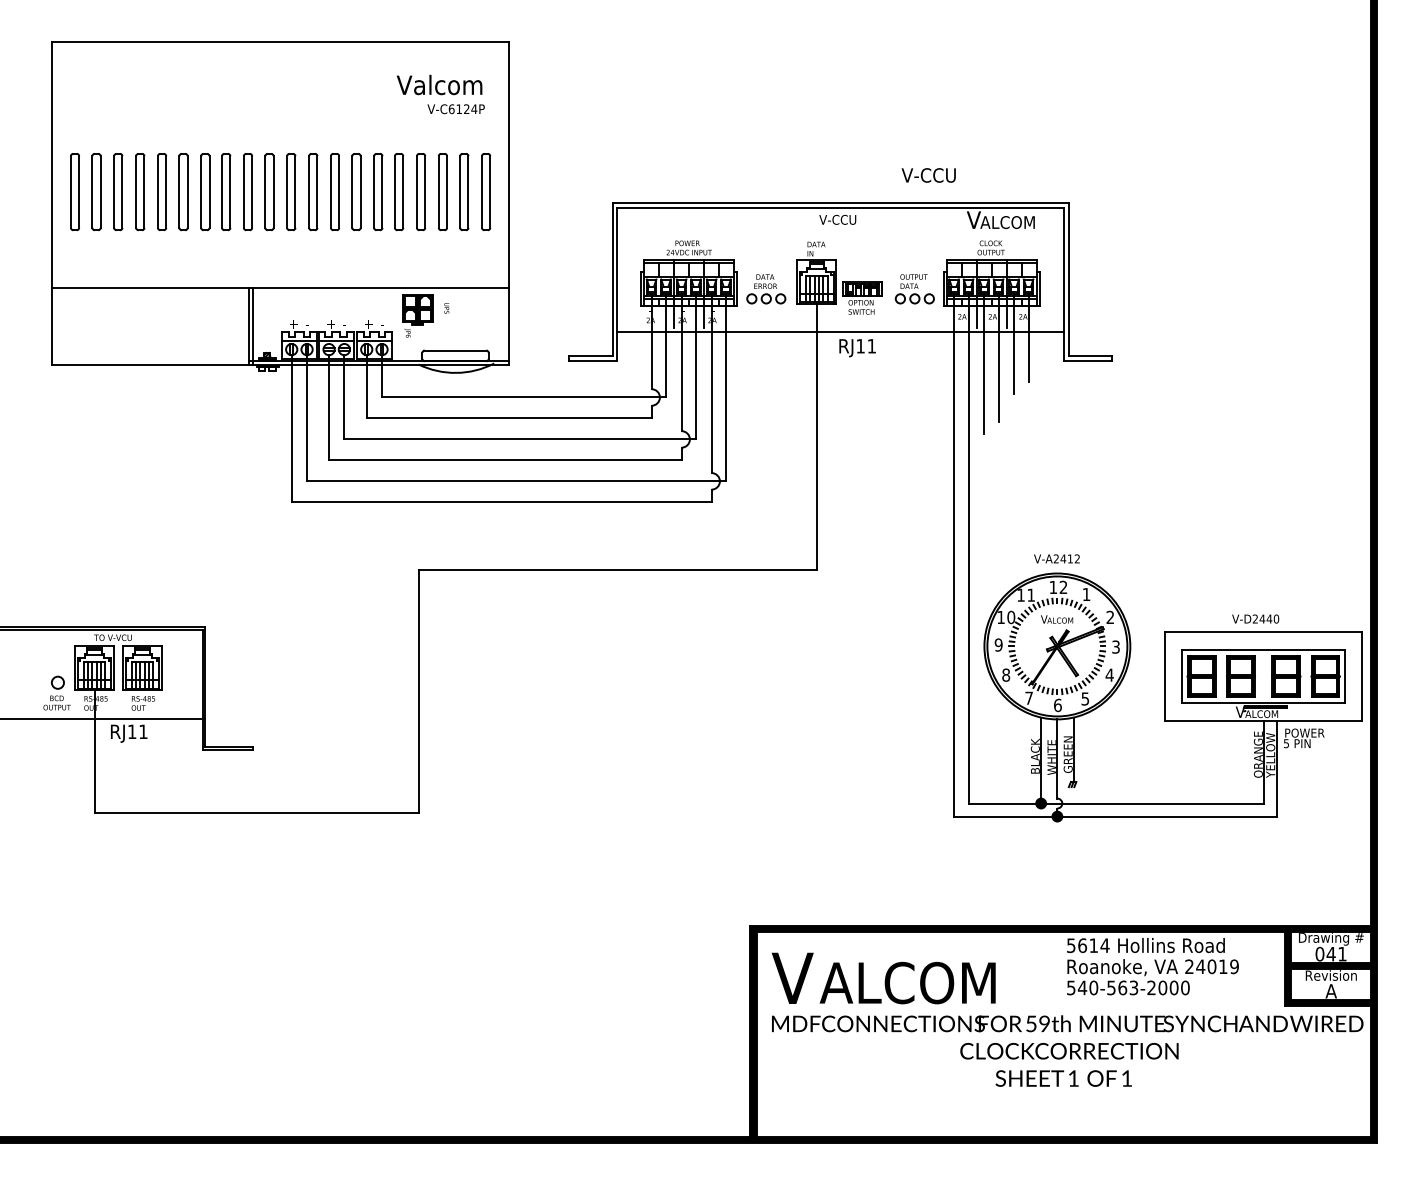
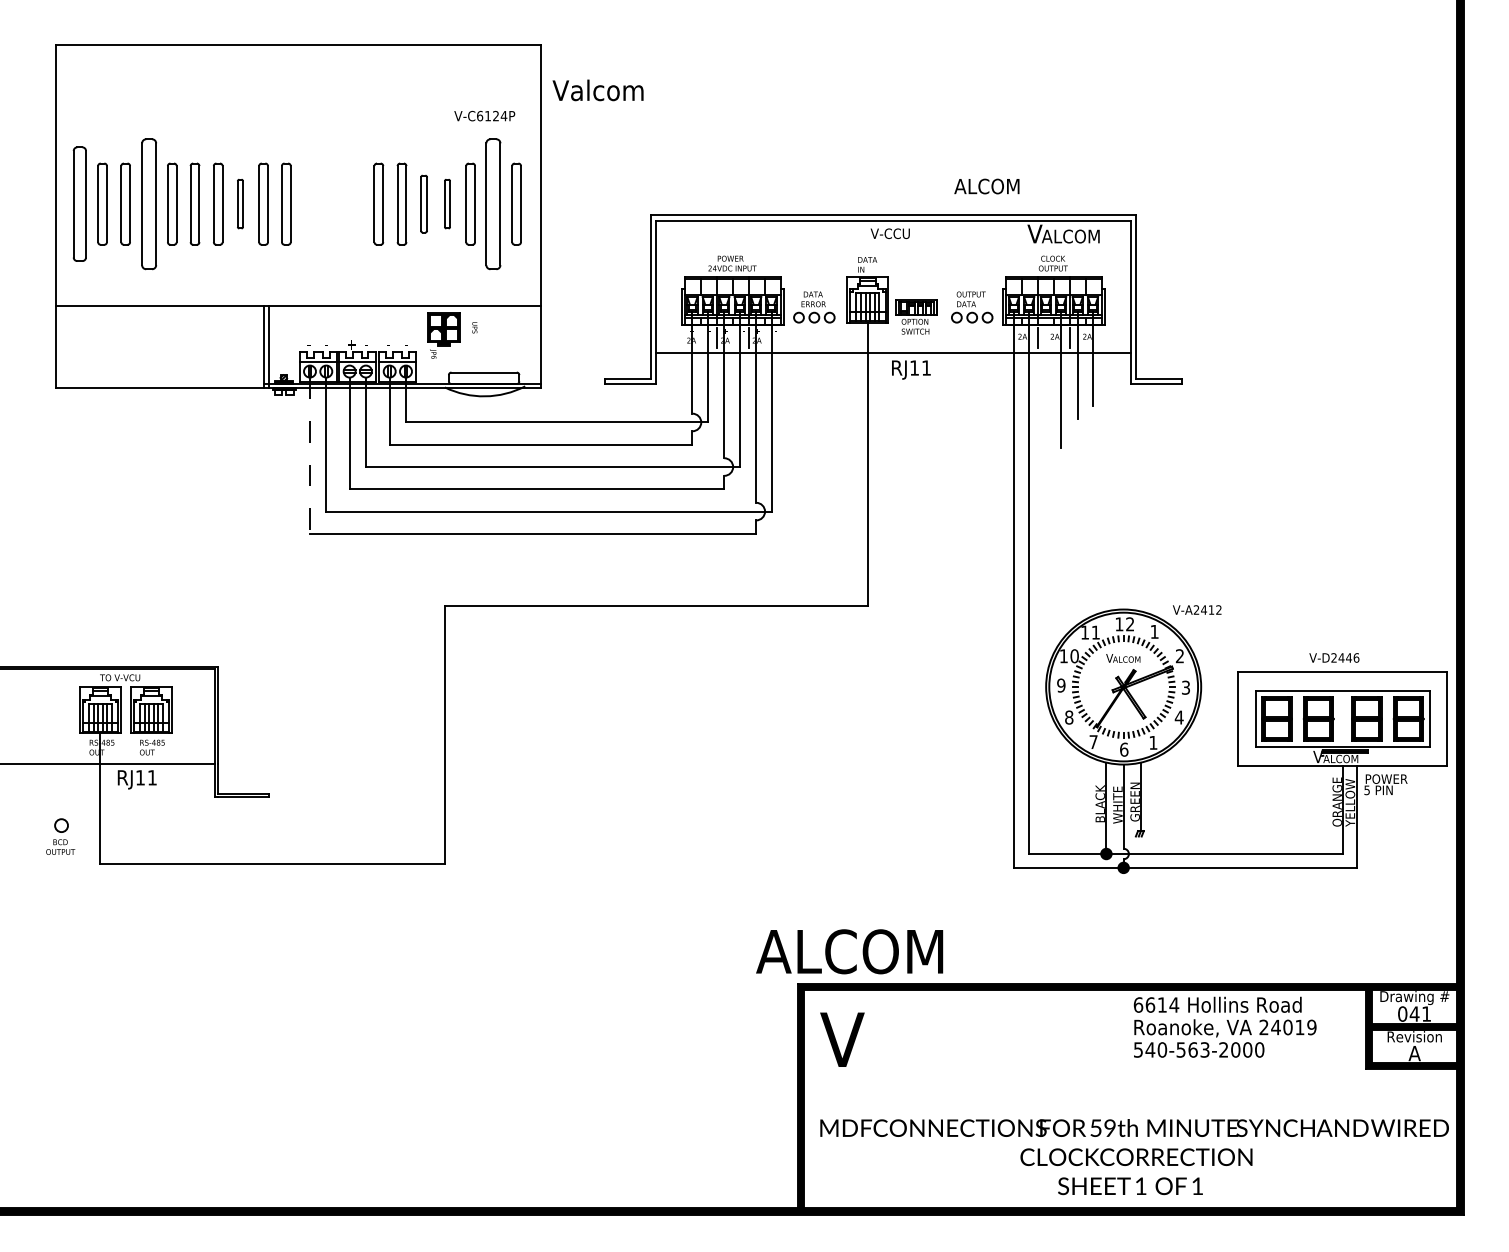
text: (438, 85) -> (597, 90), moved
text: (928, 175) -> (986, 186), V-CCU -> ALCOM
part: (74, 191) -> (79, 203), size x1.4
part: (139, 191) -> (148, 203), size x1.6
part: (226, 191) -> (240, 203), size x0.6
part: (291, 191) -> (309, 203), removed
part: (312, 191) -> (332, 203), removed
part: (334, 191) -> (355, 203), removed
part: (398, 191) -> (423, 203), size x0.7
part: (421, 191) -> (447, 203), size x0.6
part: (464, 191) -> (493, 203), size x1.6
text: (293, 324) -> (311, 344), + -> -
text: (368, 324) -> (391, 344), + -> -
line: (983, 363) -> (1045, 386), removed
line: (292, 429) -> (310, 456), solid -> dashed
text: (1057, 558) -> (1197, 609), moved
text: (1276, 618) -> (1356, 657), V-D2440 -> V-D2446
part: (56, 692) -> (60, 836), moved
text: (1085, 698) -> (1153, 742), 5 -> 1
text: (1071, 945) -> (1138, 1004), 5614 -> 6614
text: (907, 982) -> (849, 951), moved
text: (1067, 1051) -> (1134, 1157), moved

